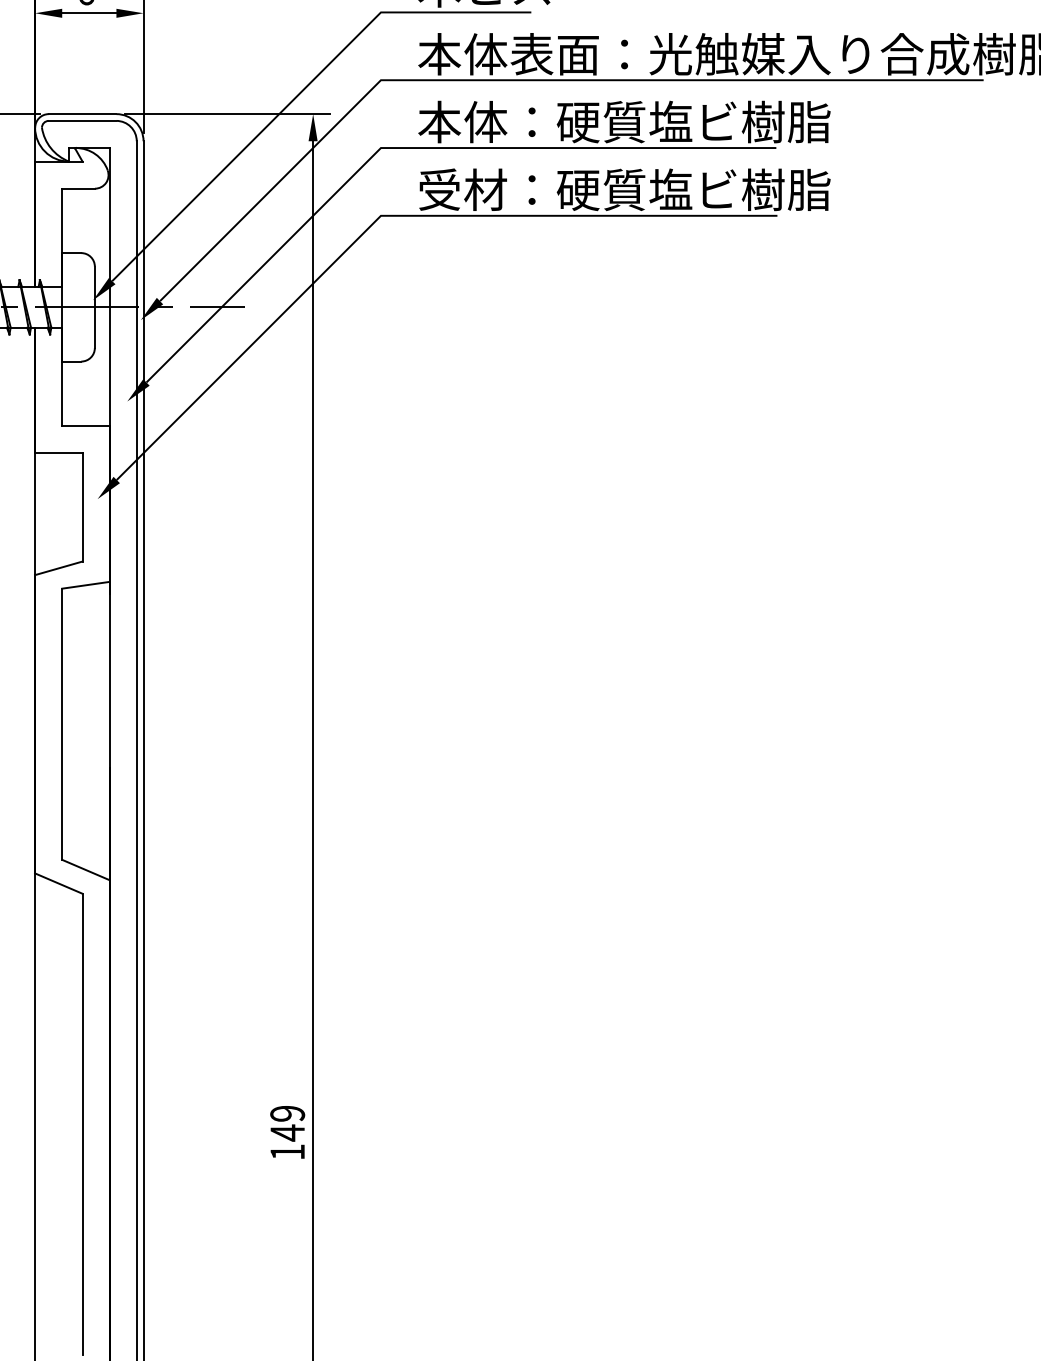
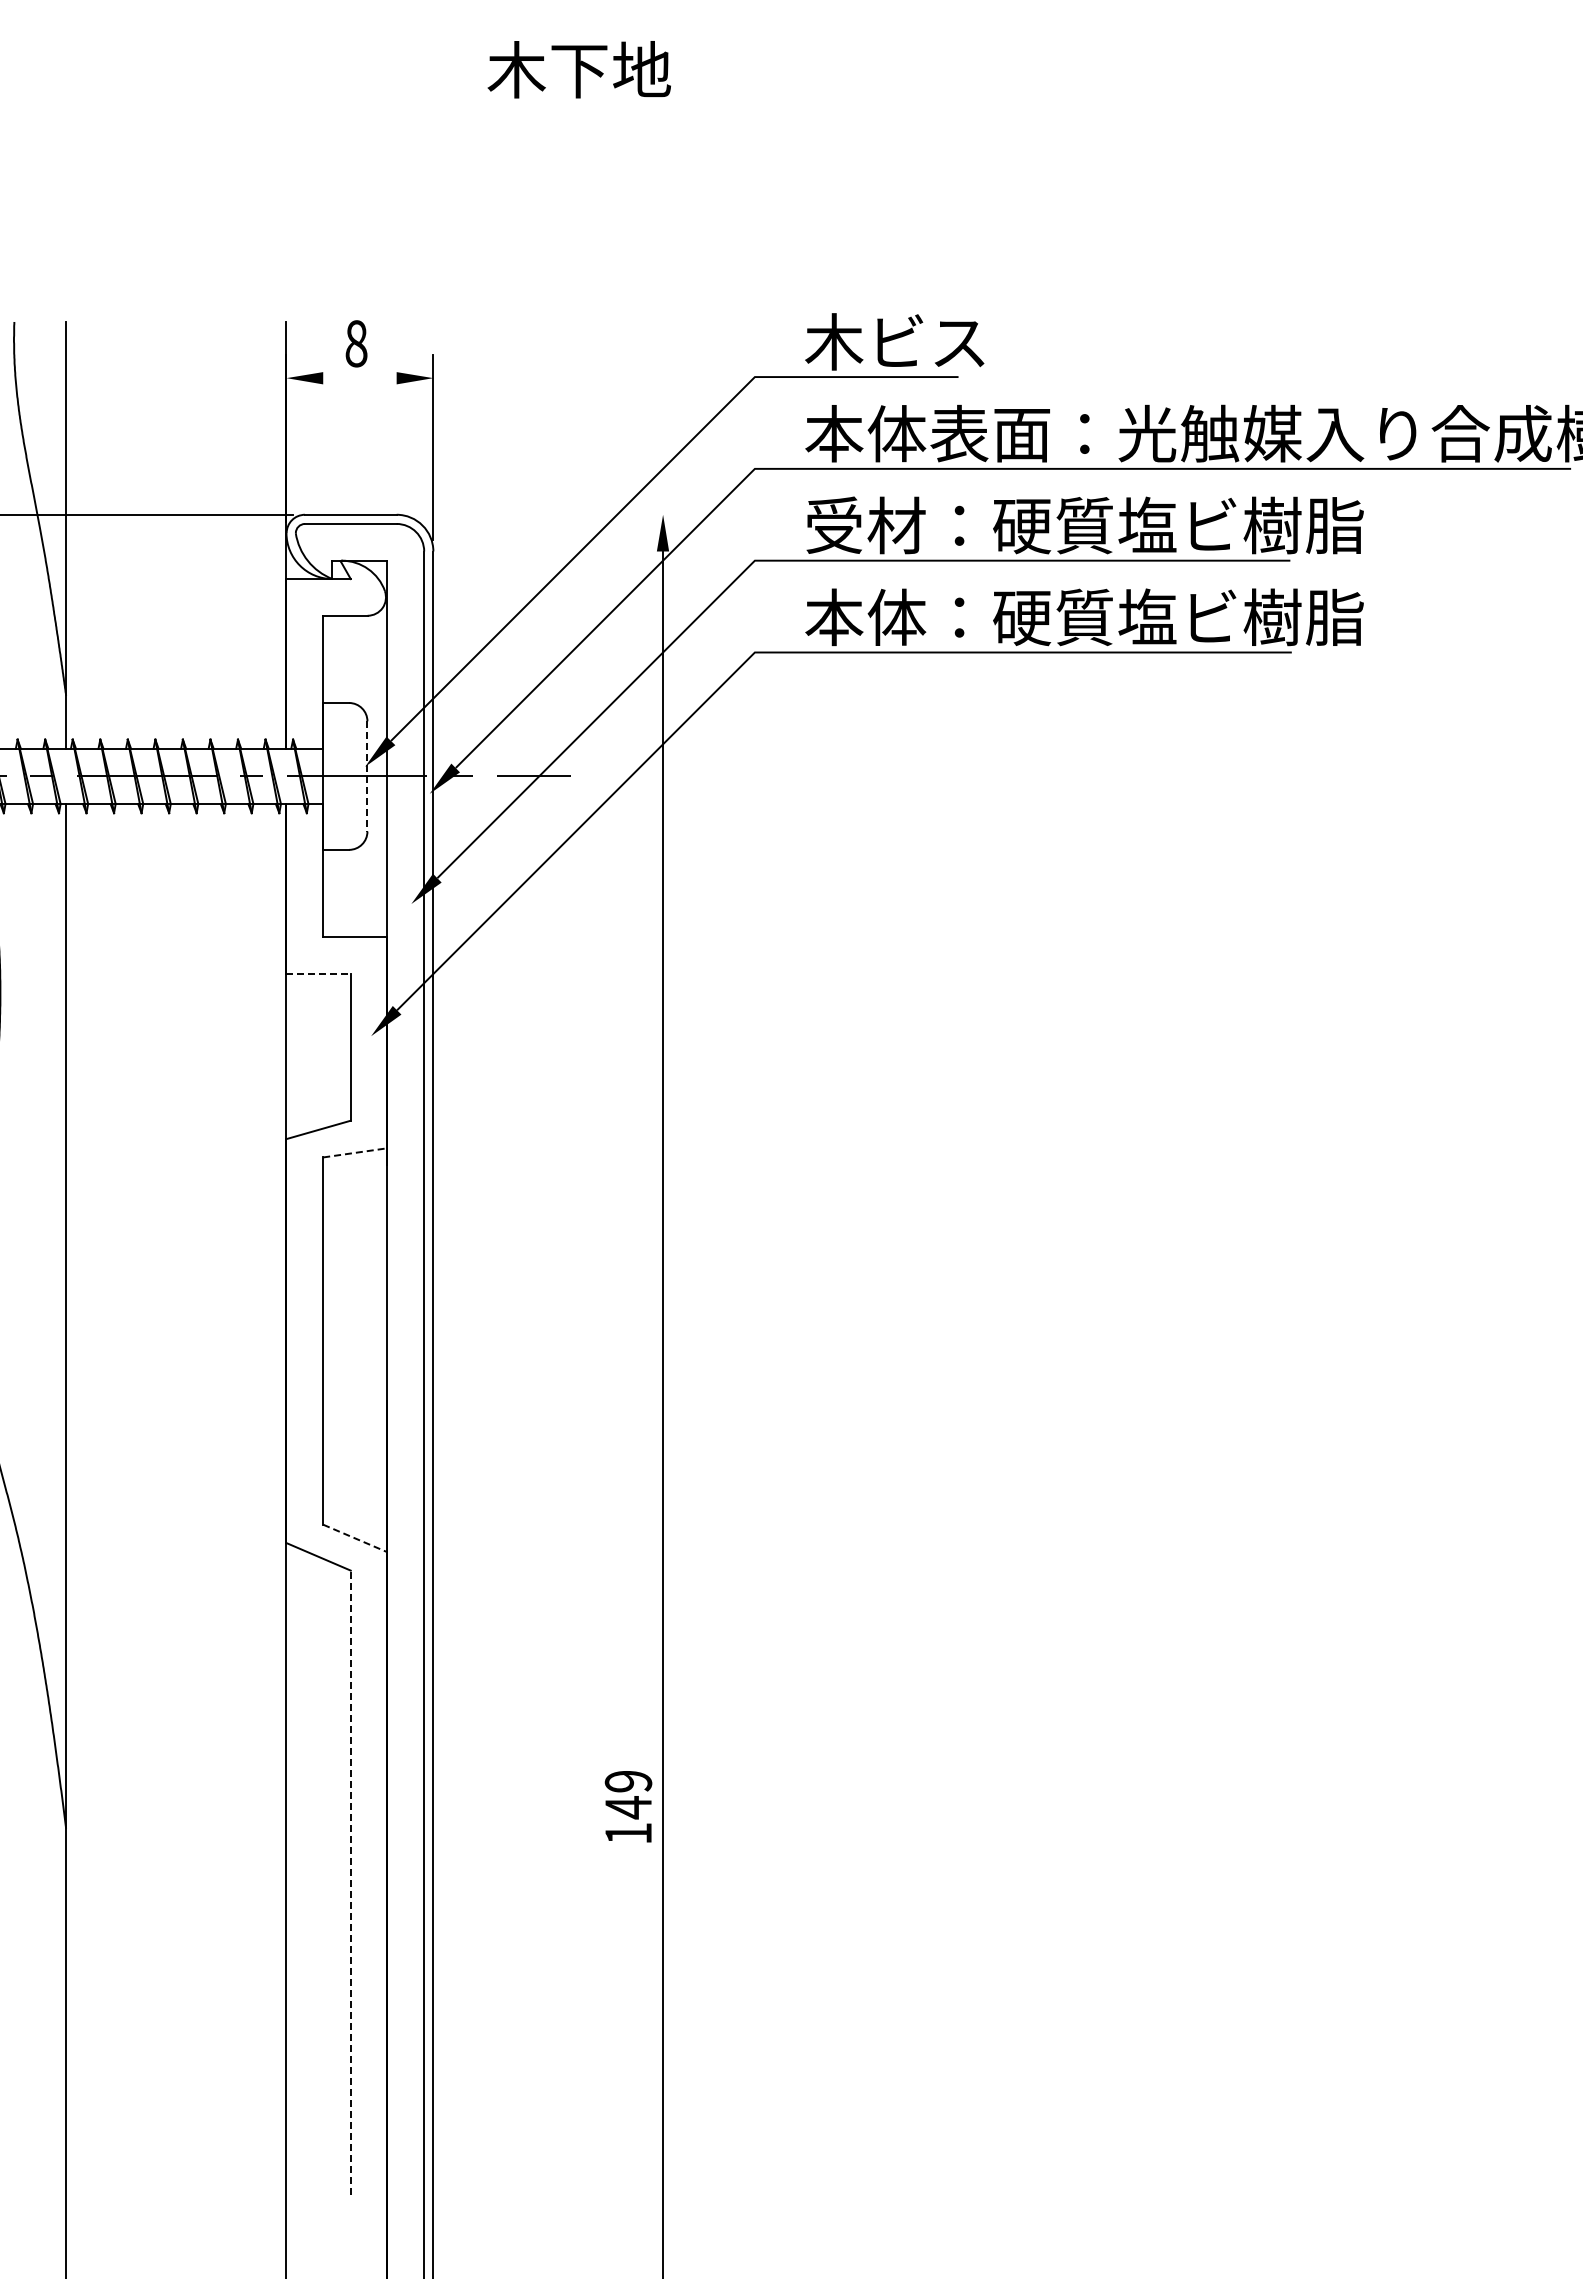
line: (89, 13) -> (359, 378), removed
line: (227, 113) -> (547, 514), removed
text: (462, 122) -> (865, 525), 本体：硬質塩ビ樹脂 -> 受材：硬質塩ビ樹脂
text: (462, 189) -> (865, 617), 受材：硬質塩ビ樹脂 -> 本体：硬質塩ビ樹脂
line: (94, 307) -> (367, 776), solid -> dashed
line: (59, 452) -> (319, 973), solid -> dashed
line: (86, 585) -> (355, 1152), solid -> dashed
line: (86, 870) -> (355, 1538), solid -> dashed
line: (82, 1124) -> (350, 1882), solid -> dashed
text: (287, 1132) -> (628, 1806), moved

